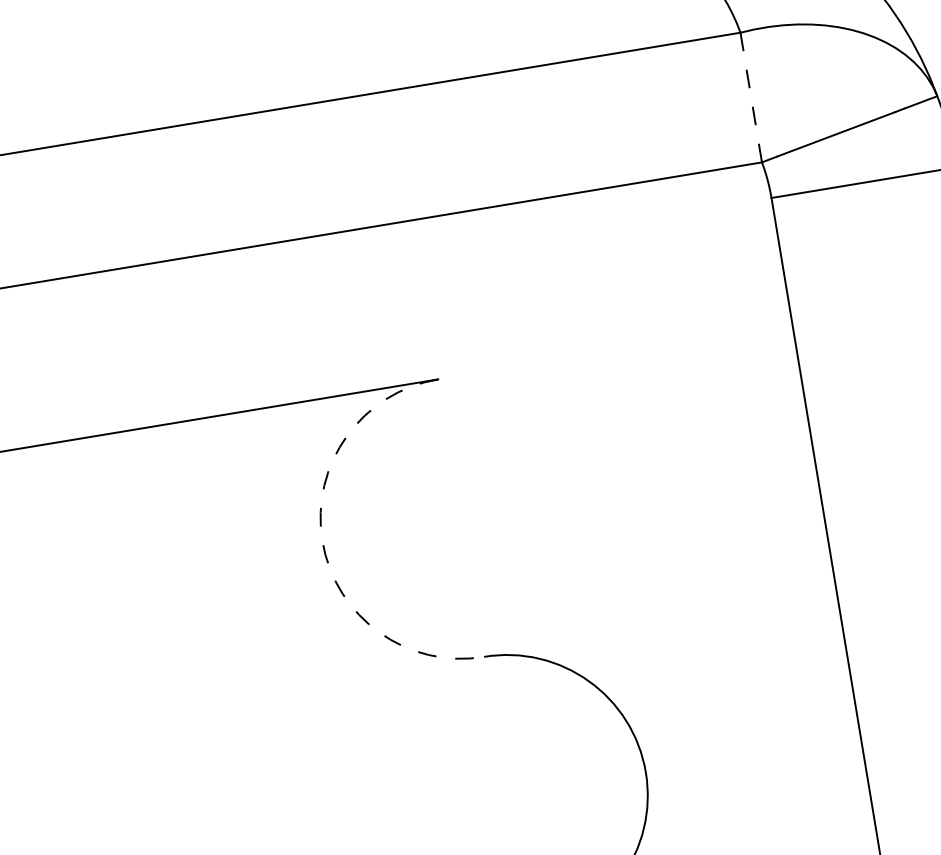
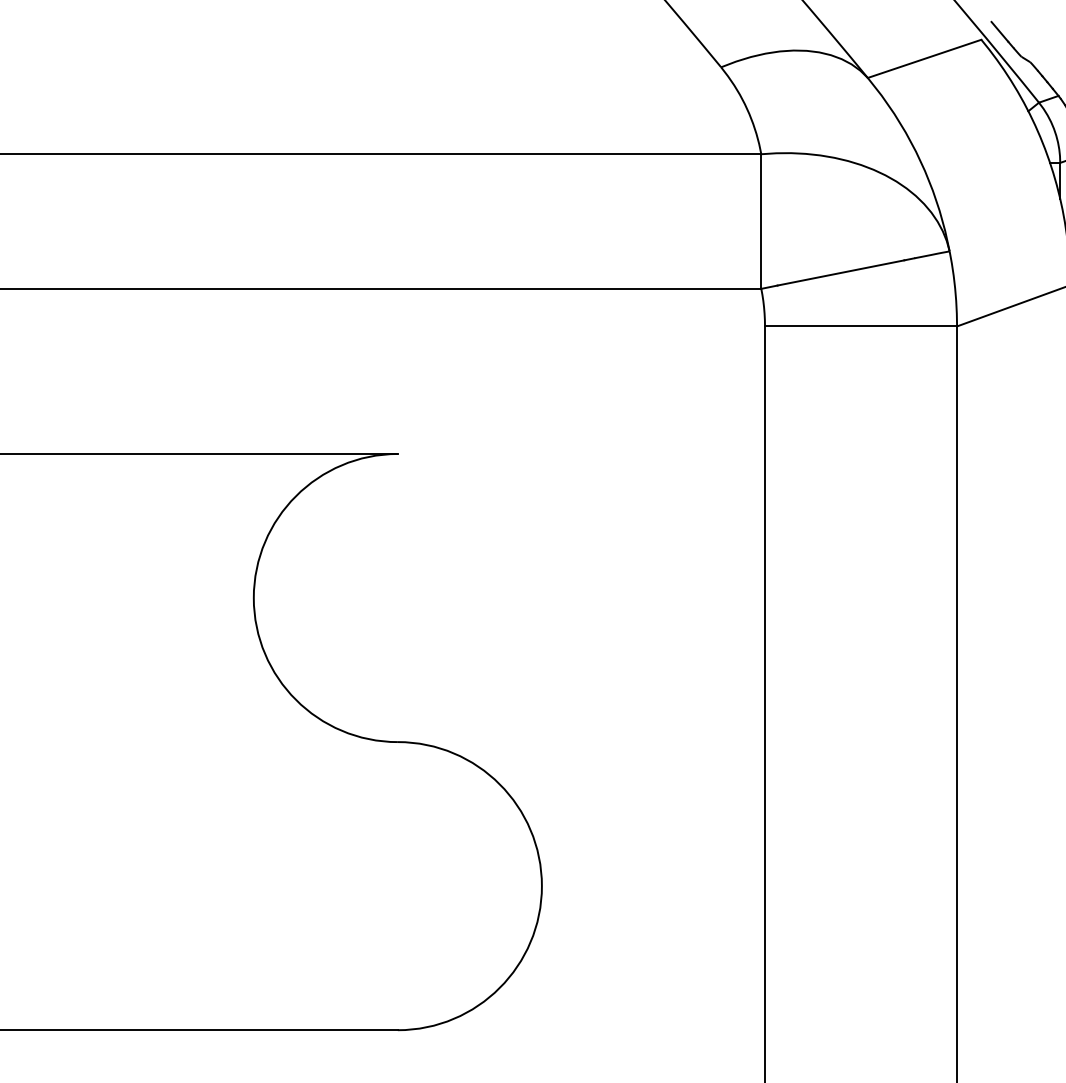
line: (751, 98) -> (761, 222), dashed -> solid
arc: (322, 541) -> (253, 598), dashed -> solid

